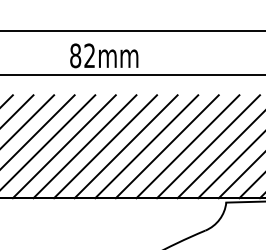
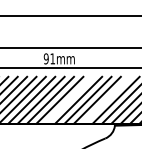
text: (80, 54) -> (48, 58), 82mm -> 91mm
line: (124, 145) -> (68, 99), removed
line: (207, 145) -> (106, 99), removed

